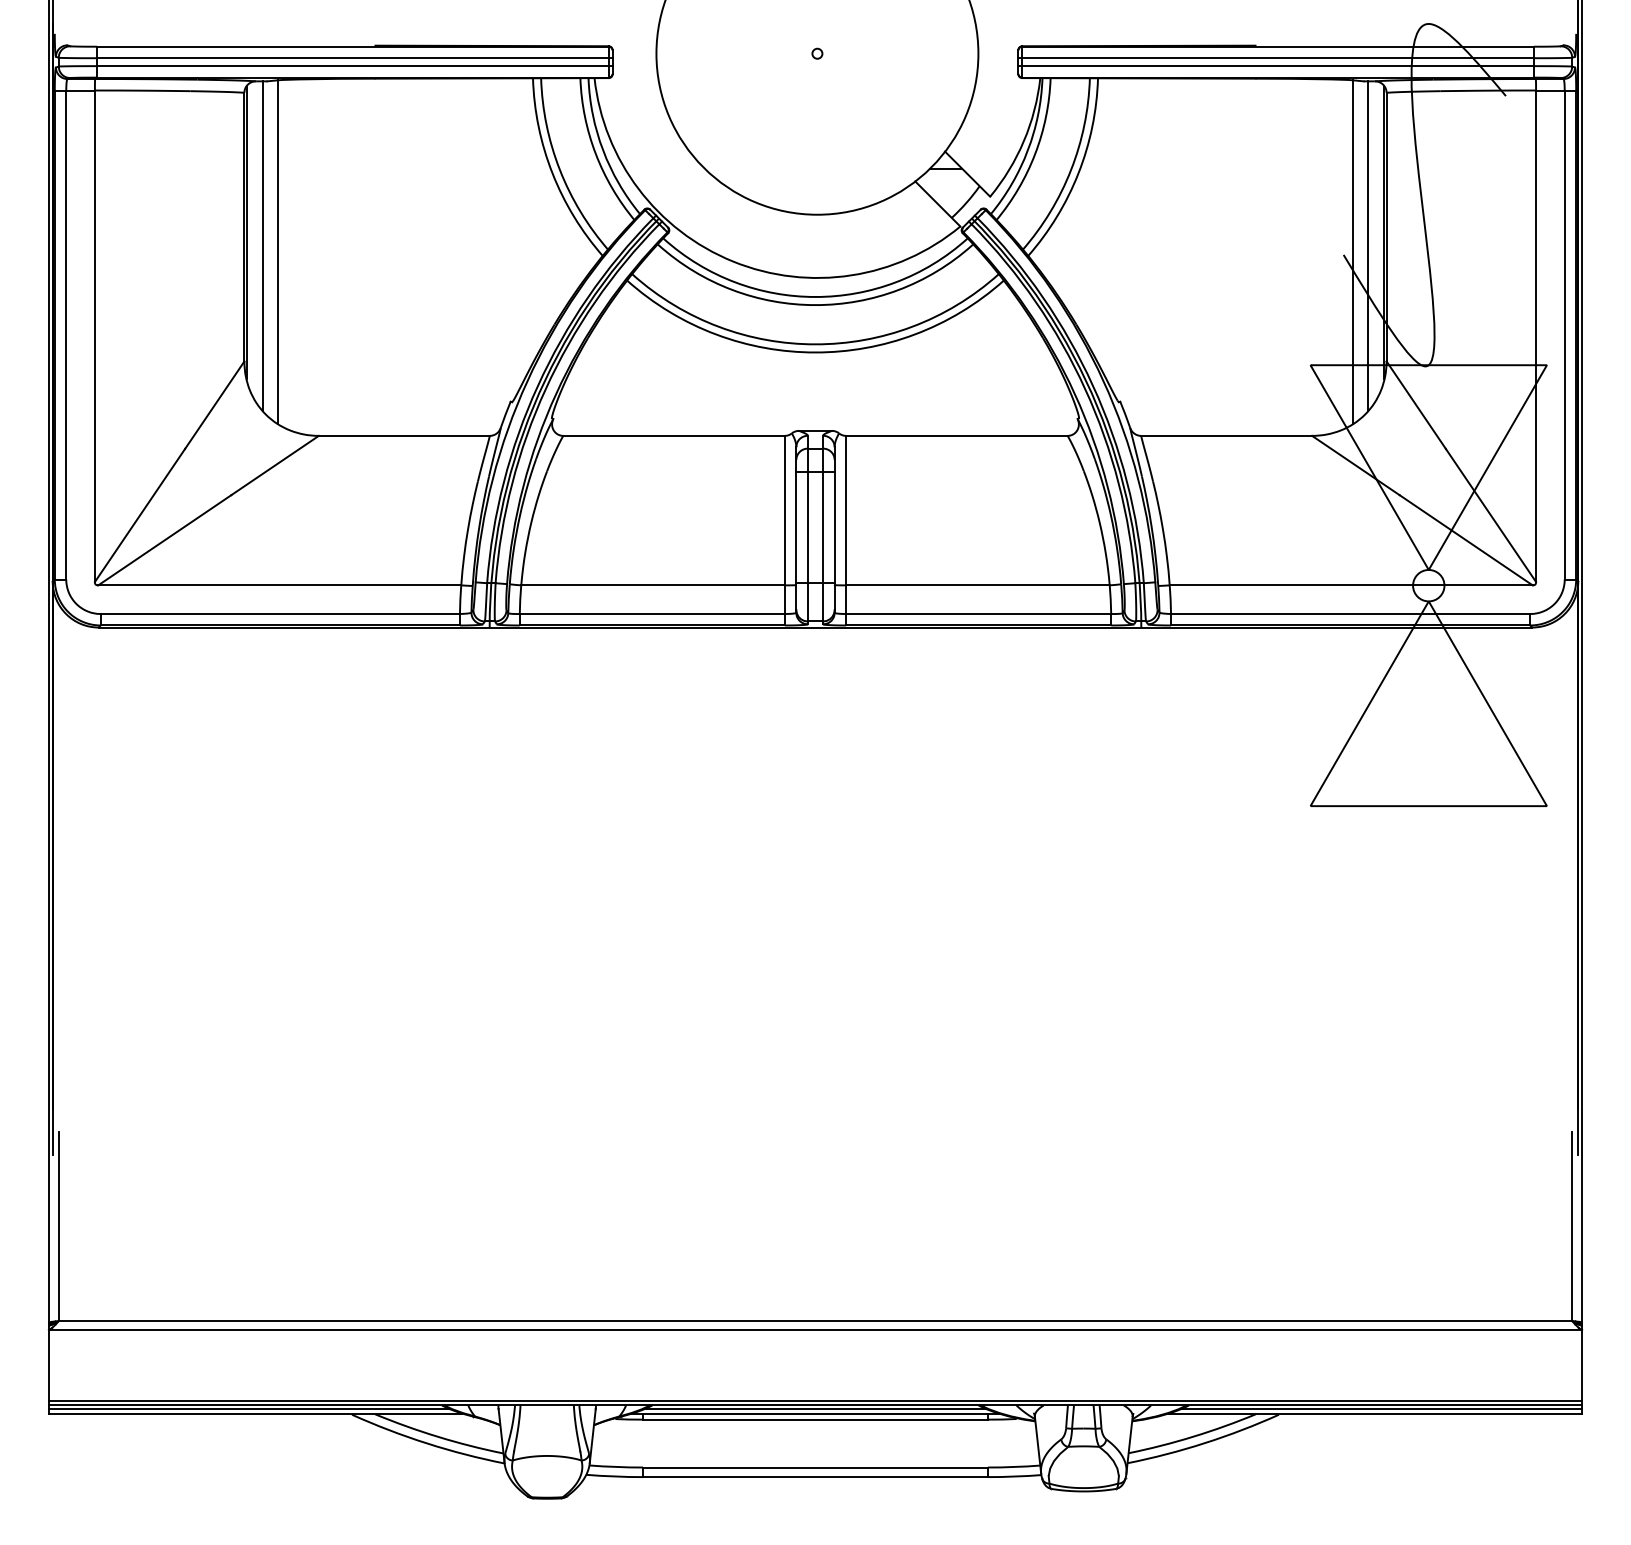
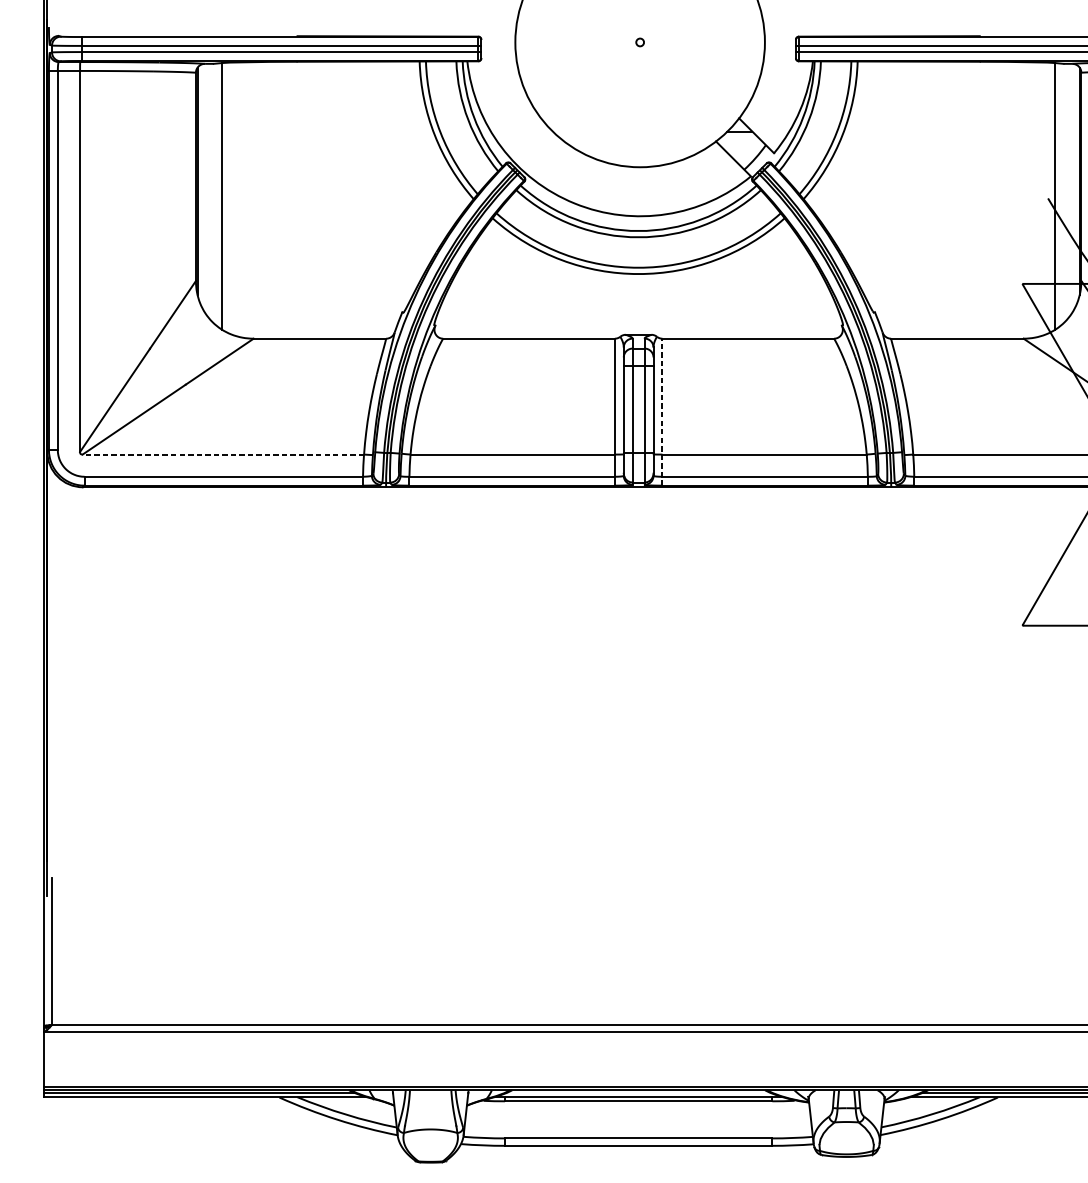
line: (263, 246) -> (210, 191), removed
line: (1367, 246) -> (1066, 191), removed
line: (846, 530) -> (662, 412), solid -> dashed
line: (279, 585) -> (223, 454), solid -> dashed
line: (815, 1408) -> (638, 1092), removed

